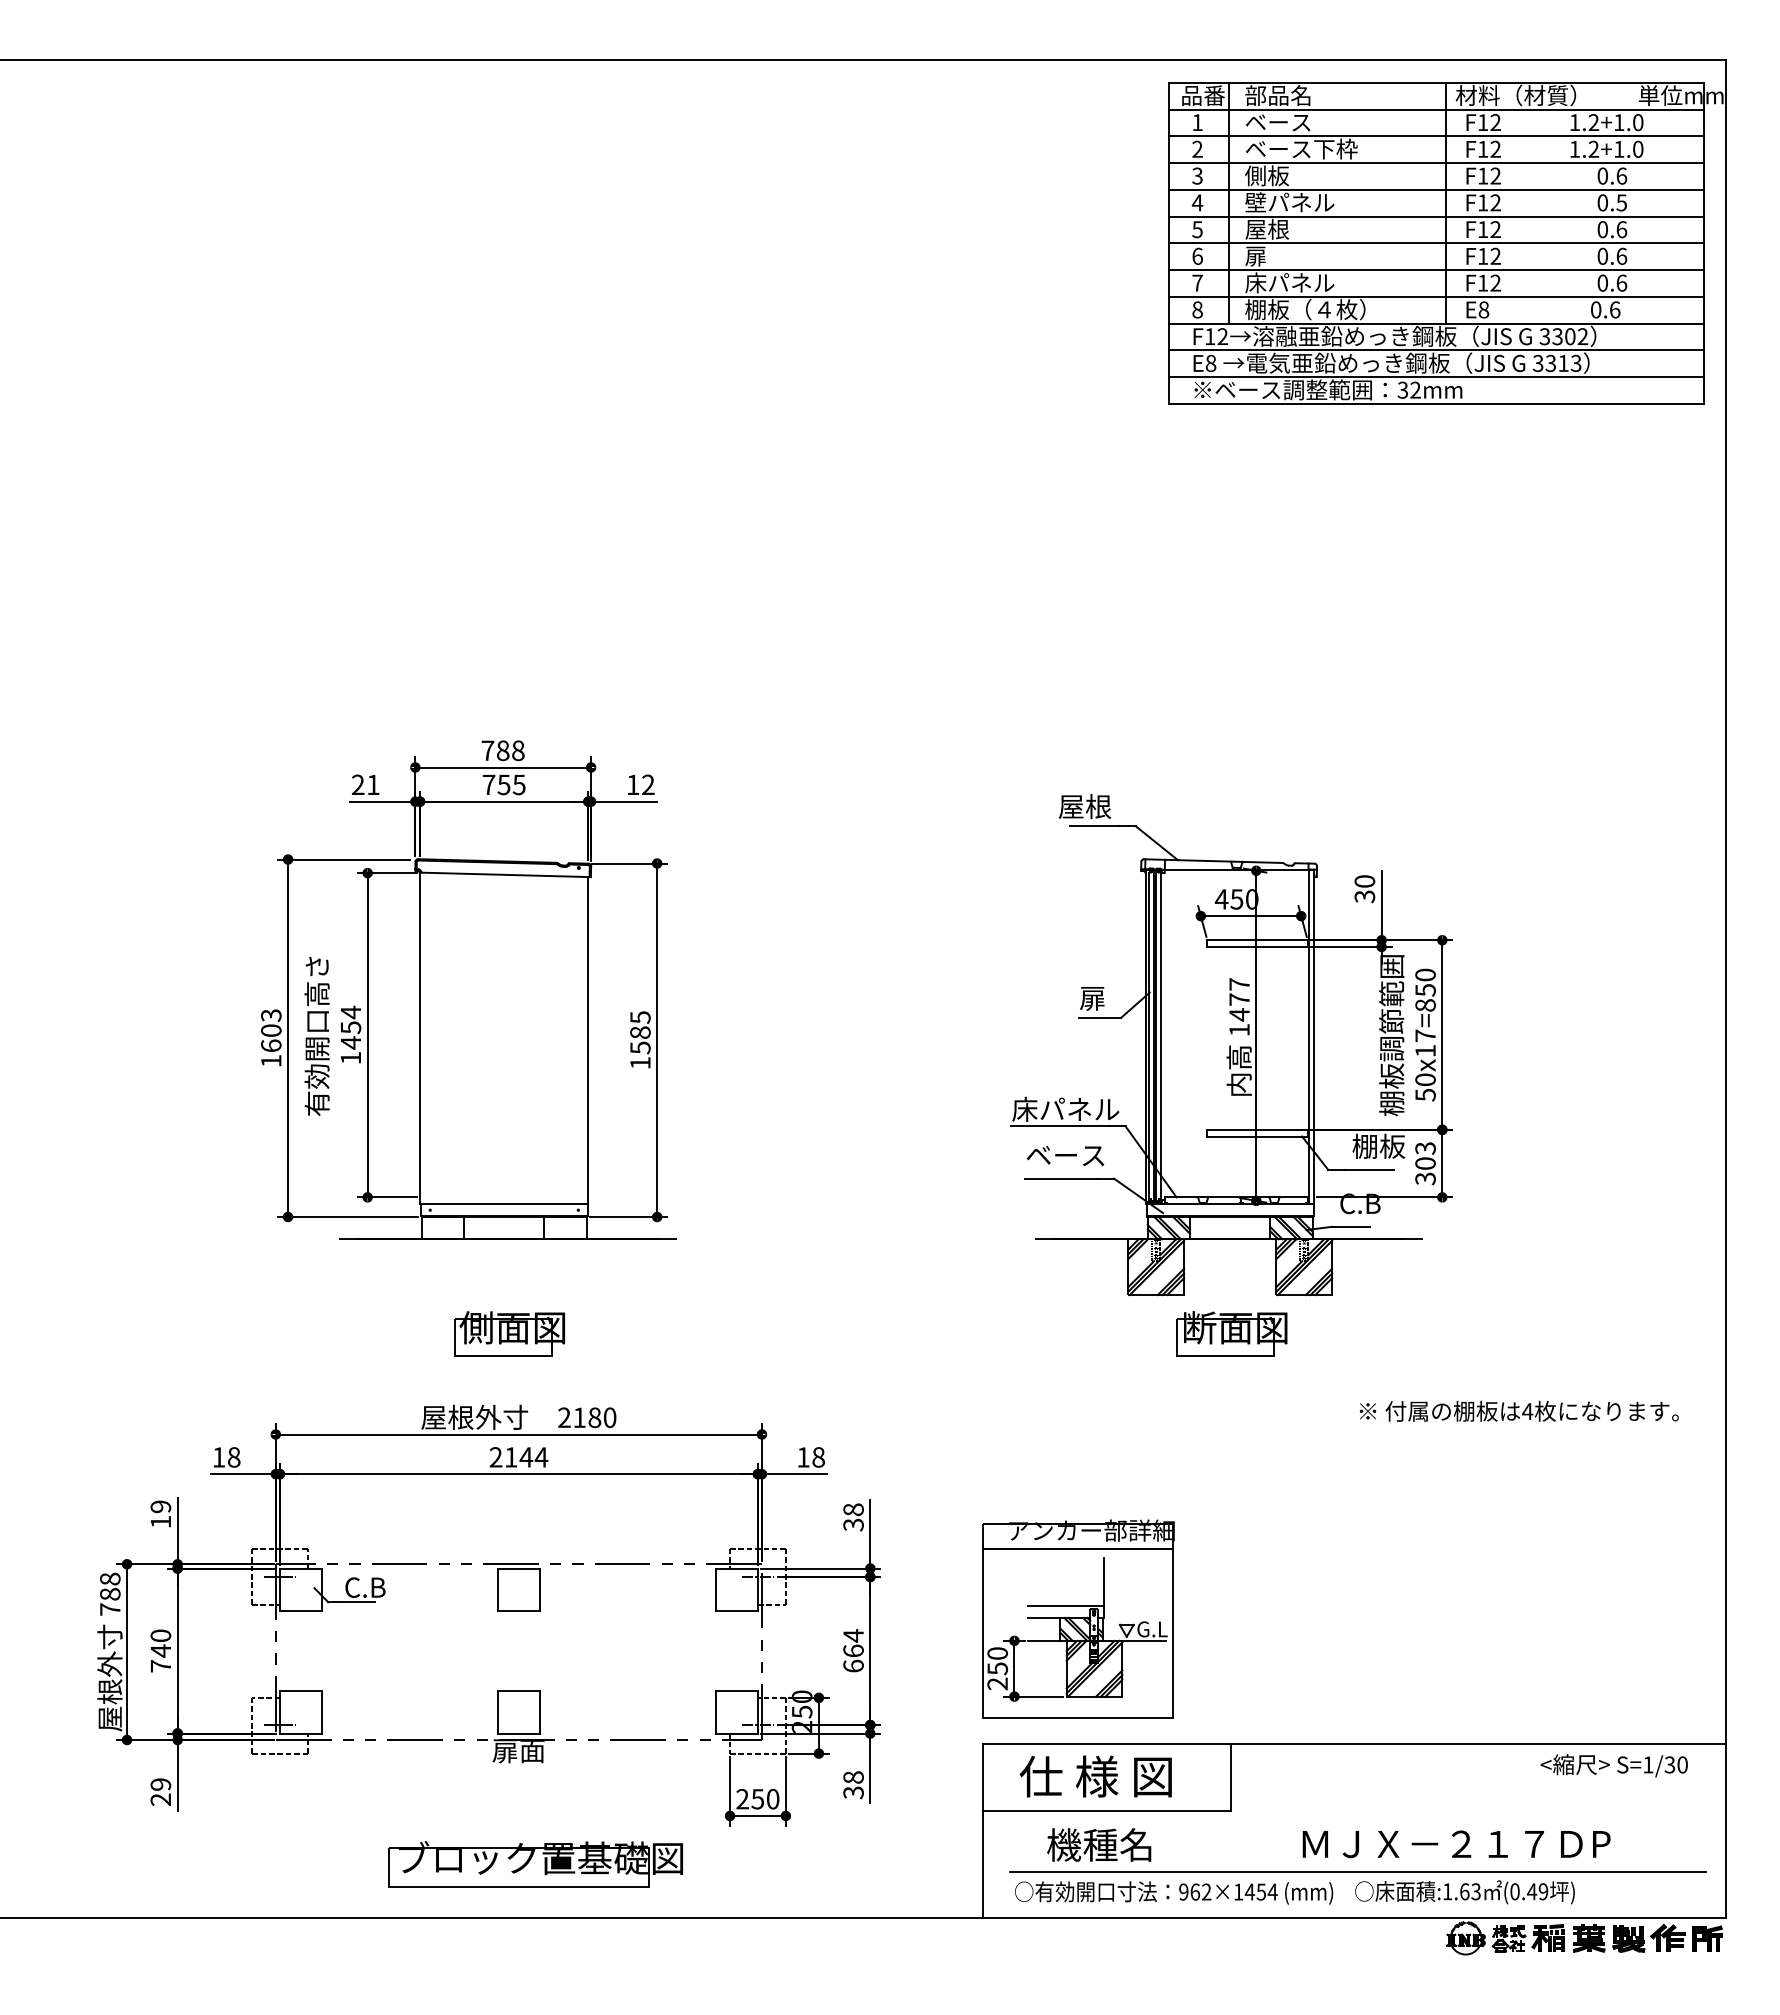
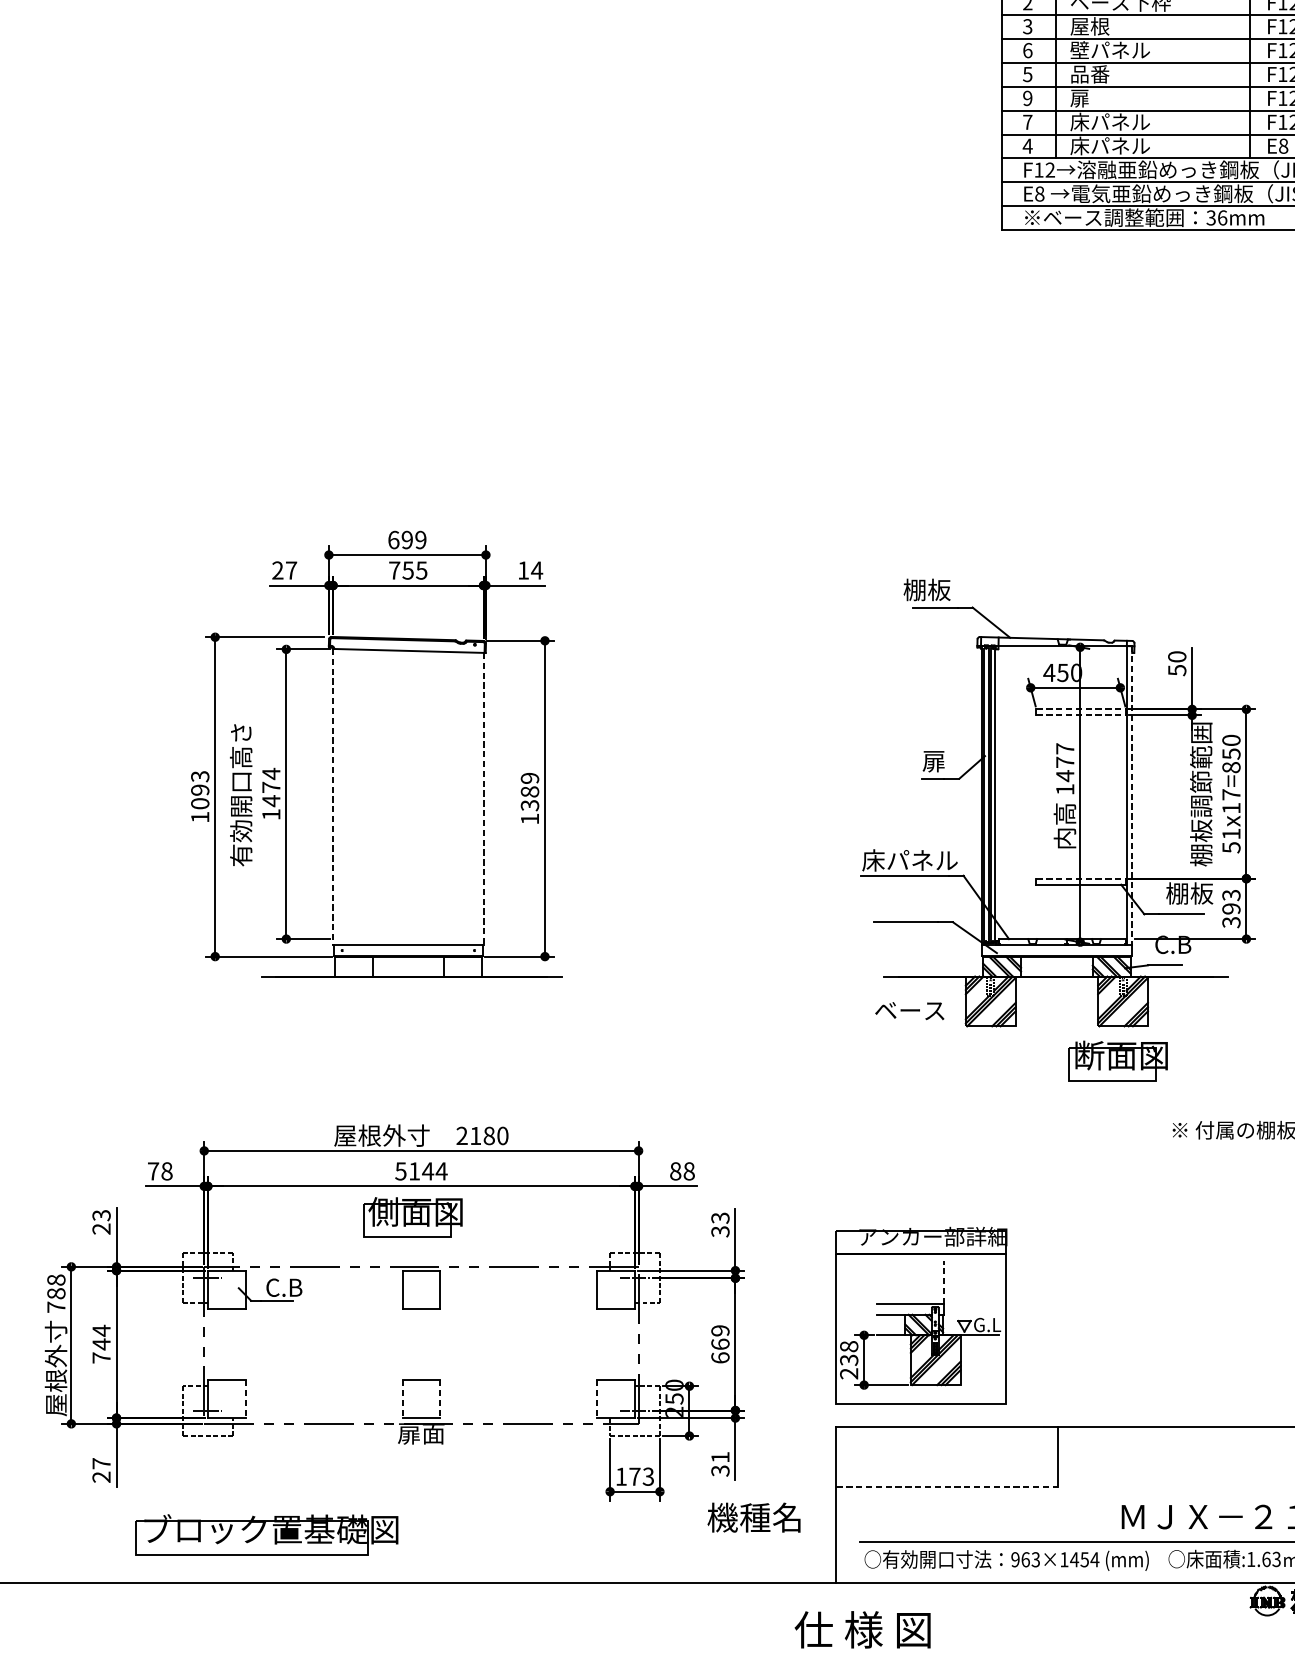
text: (1266, 175) -> (1089, 26), 側板 -> 屋根
text: (1197, 202) -> (1027, 50), 4 -> 6
text: (1267, 228) -> (1090, 73), 屋根 -> 品番
text: (1197, 255) -> (1027, 97), 6 -> 9
text: (1197, 309) -> (1027, 145), 8 -> 4
text: (1305, 309) -> (1124, 145), 棚板（４枚） -> 床パネル
text: (1415, 389) -> (1222, 217), 32mm -> 36mm
text: (502, 750) -> (406, 539), 788 -> 699
text: (373, 784) -> (291, 570), 21 -> 27
text: (648, 784) -> (537, 570), 12 -> 14
text: (1084, 806) -> (926, 589), 屋根 -> 棚板
text: (1364, 896) -> (1176, 670), 30 -> 50
line: (1258, 940) -> (1082, 709), solid -> dashed
line: (1258, 946) -> (1082, 714), solid -> dashed
text: (351, 1027) -> (271, 787), 1454 -> 1474
text: (640, 1032) -> (530, 791), 1585 -> 1389
text: (271, 1037) -> (200, 796), 1603 -> 1093
line: (1314, 1037) -> (1132, 796), solid -> dashed
line: (420, 1038) -> (333, 797), solid -> dashed
line: (588, 1040) -> (483, 798), solid -> dashed
text: (1425, 1079) -> (1231, 833), 50x17=850 -> 51x17=850
line: (1258, 1129) -> (1082, 878), solid -> dashed
text: (1065, 1156) -> (909, 1011), moved
text: (1425, 1163) -> (1231, 908), 303 -> 393
part: (509, 1333) -> (413, 1217), moved
part: (1231, 1333) -> (1117, 1060), moved
text: (218, 1457) -> (153, 1171), 18 -> 78
text: (495, 1457) -> (400, 1171), 2144 -> 5144
text: (803, 1457) -> (675, 1171), 18 -> 88
text: (853, 1509) -> (720, 1217), 38 -> 33
text: (160, 1514) -> (101, 1222), 19 -> 23
line: (1104, 1581) -> (944, 1282), solid -> dashed
text: (160, 1635) -> (101, 1330), 740 -> 744
text: (853, 1635) -> (720, 1330), 664 -> 669
text: (997, 1660) -> (849, 1352), 250 -> 238
line: (322, 1712) -> (245, 1399), solid -> dashed
line: (497, 1712) -> (402, 1399), solid -> dashed
line: (540, 1712) -> (440, 1399), solid -> dashed
line: (715, 1712) -> (597, 1399), solid -> dashed
text: (1095, 1776) -> (862, 1629), moved
text: (853, 1777) -> (720, 1457), 38 -> 31
text: (160, 1784) -> (101, 1463), 29 -> 27
text: (757, 1798) -> (634, 1476), 250 -> 173
line: (1107, 1810) -> (947, 1486), solid -> dashed
text: (1099, 1844) -> (754, 1517), moved
part: (535, 1864) -> (266, 1535), moved
text: (1206, 1892) -> (1035, 1560), 962×1454 -> 963×1454

